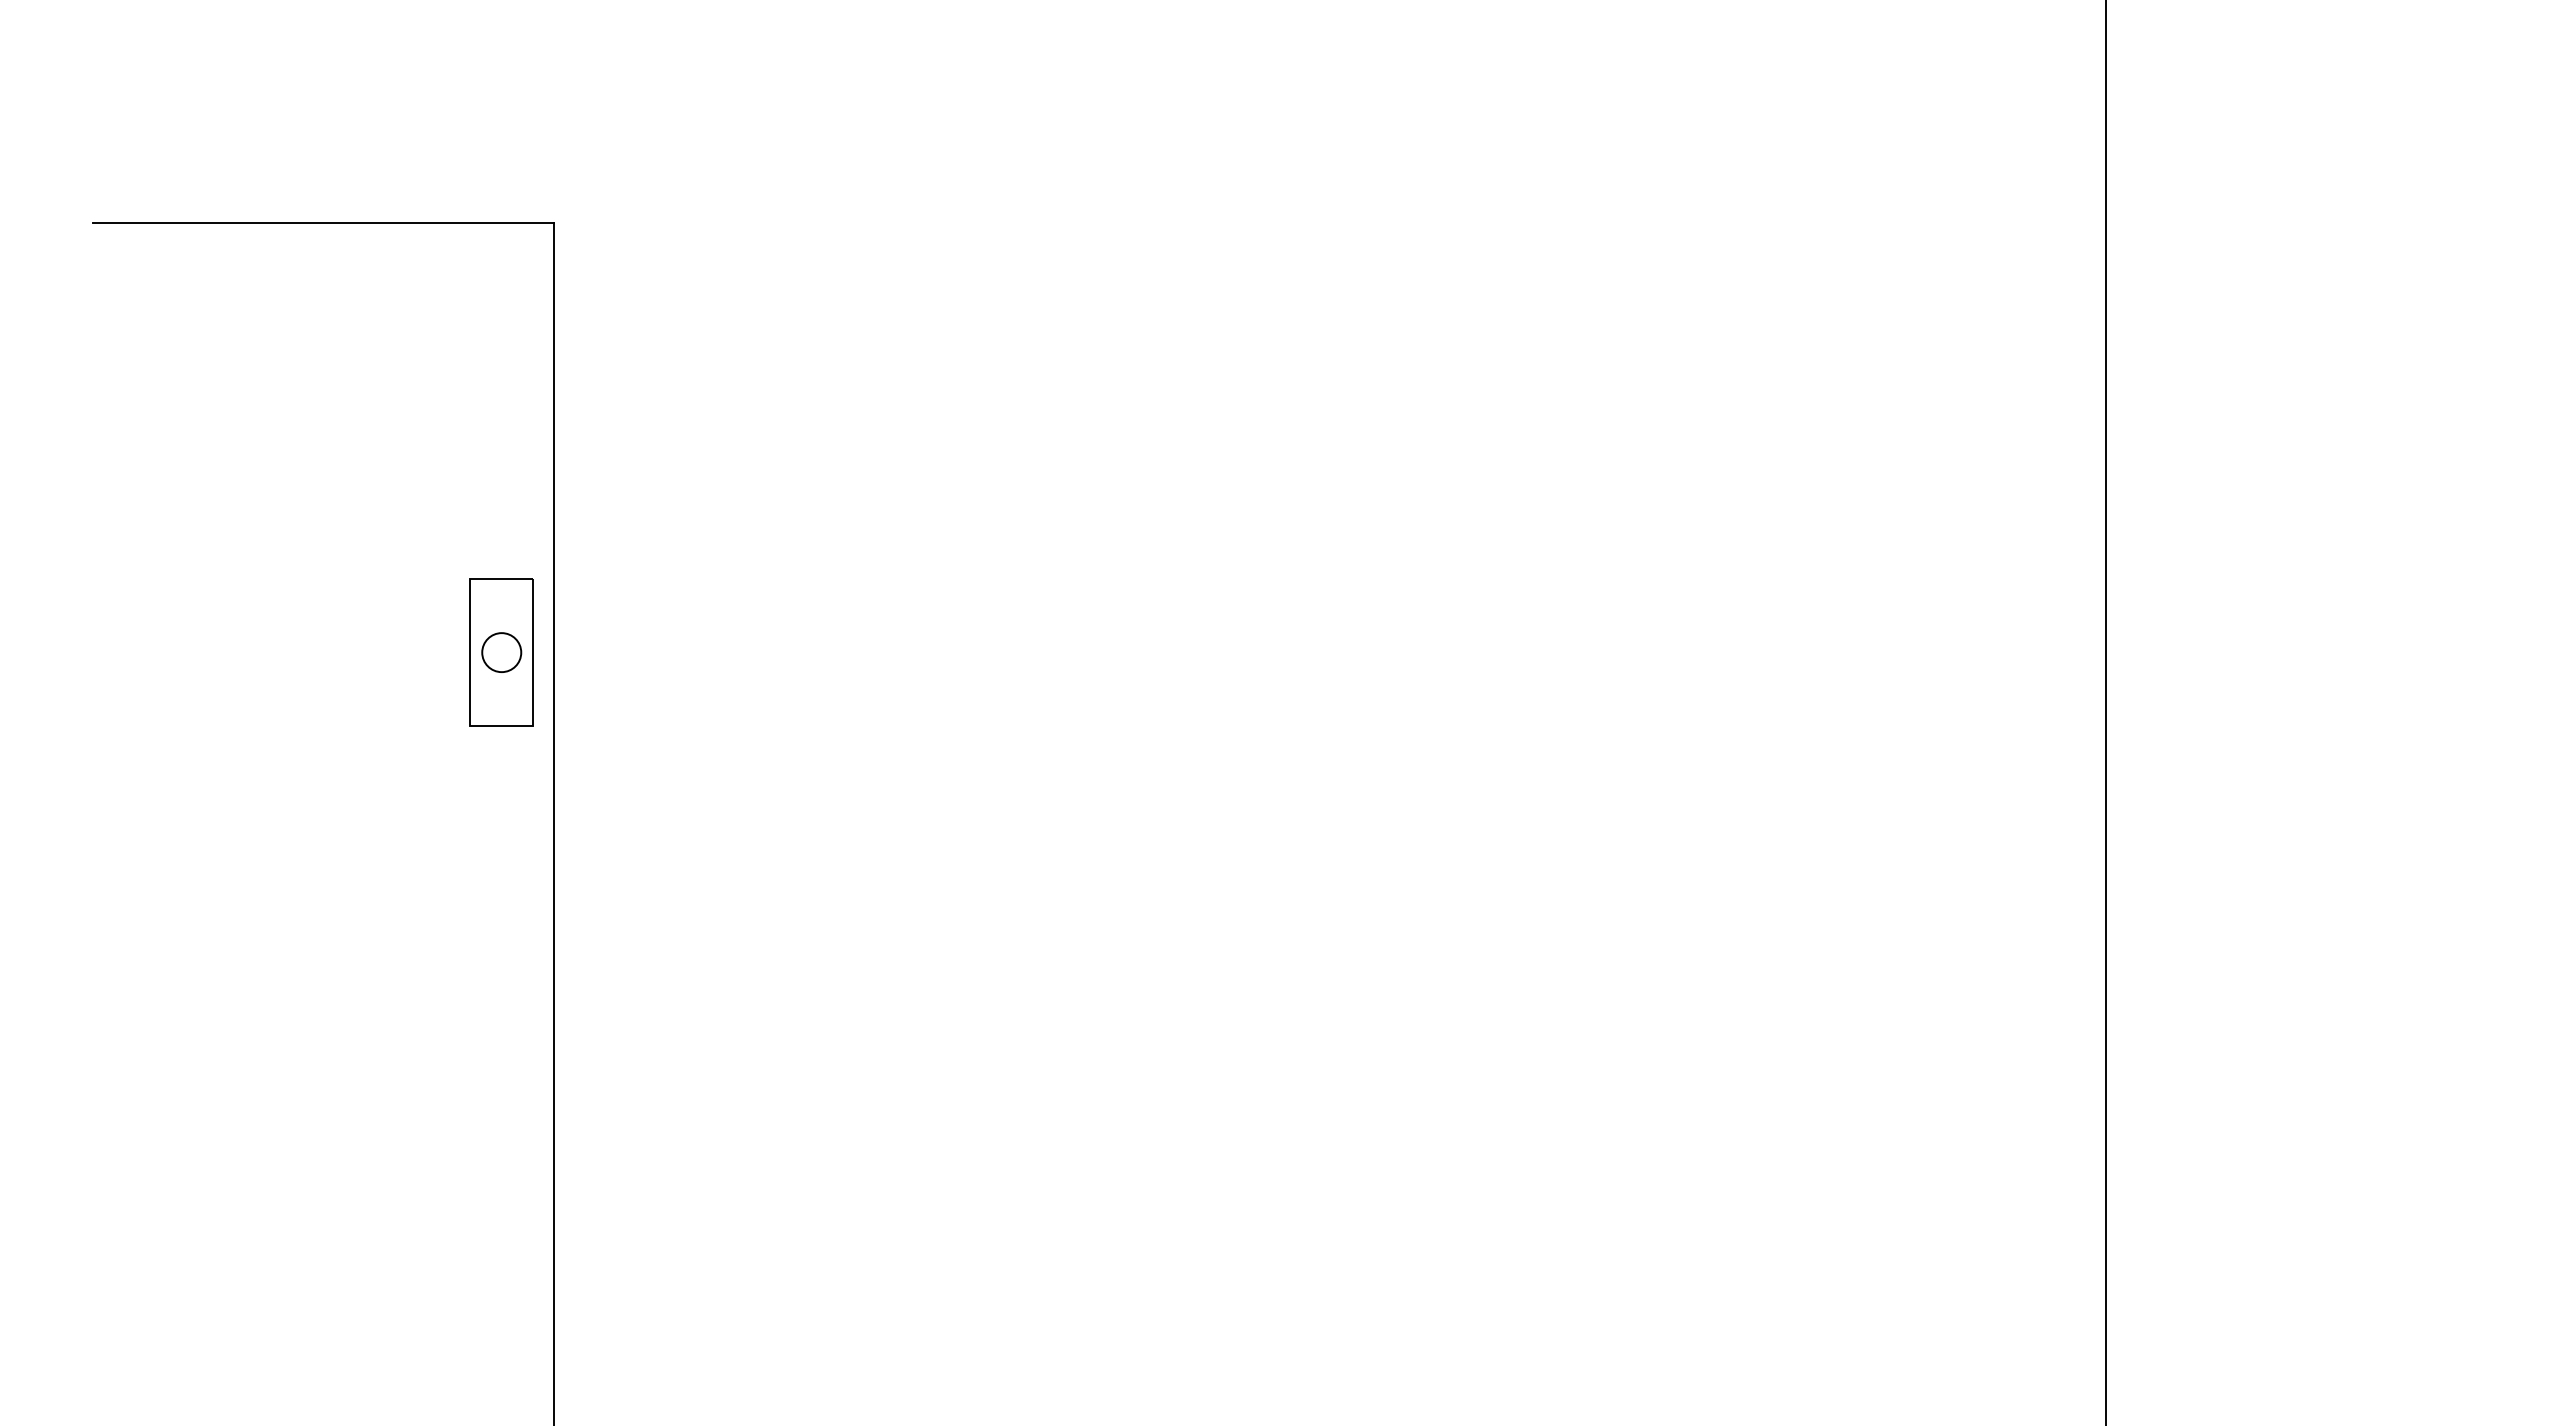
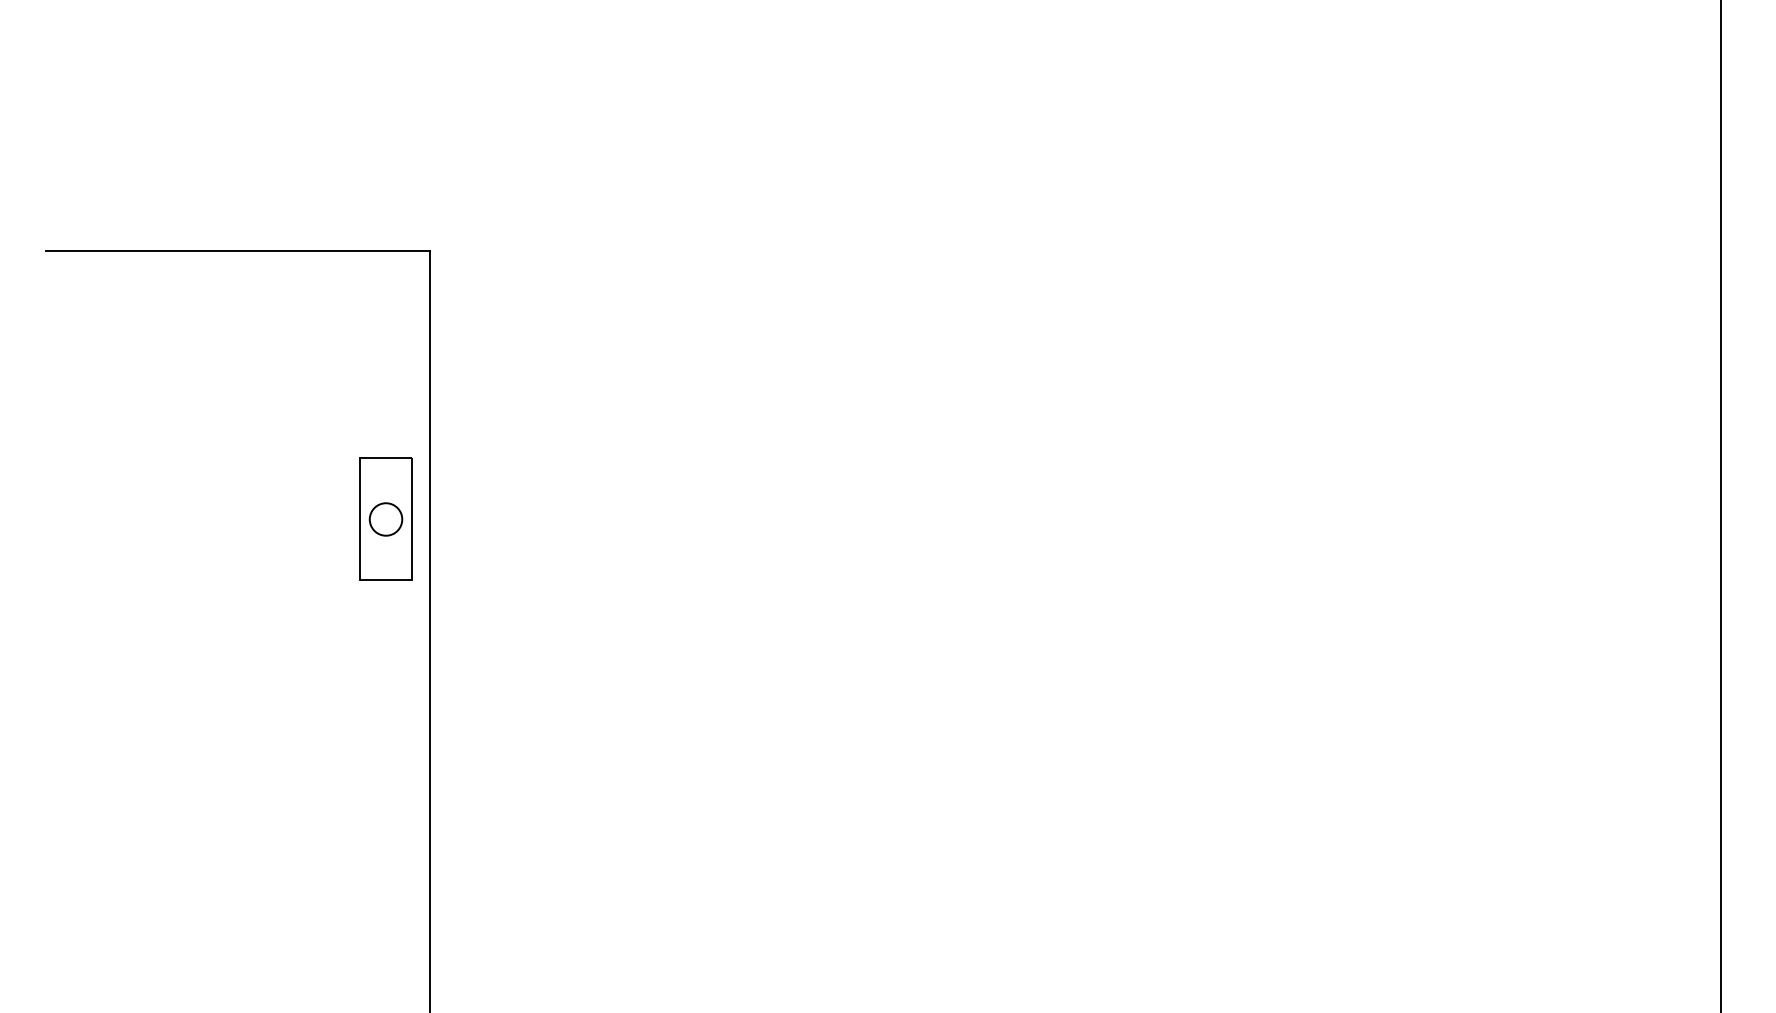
part: (501, 652) -> (385, 519), moved

